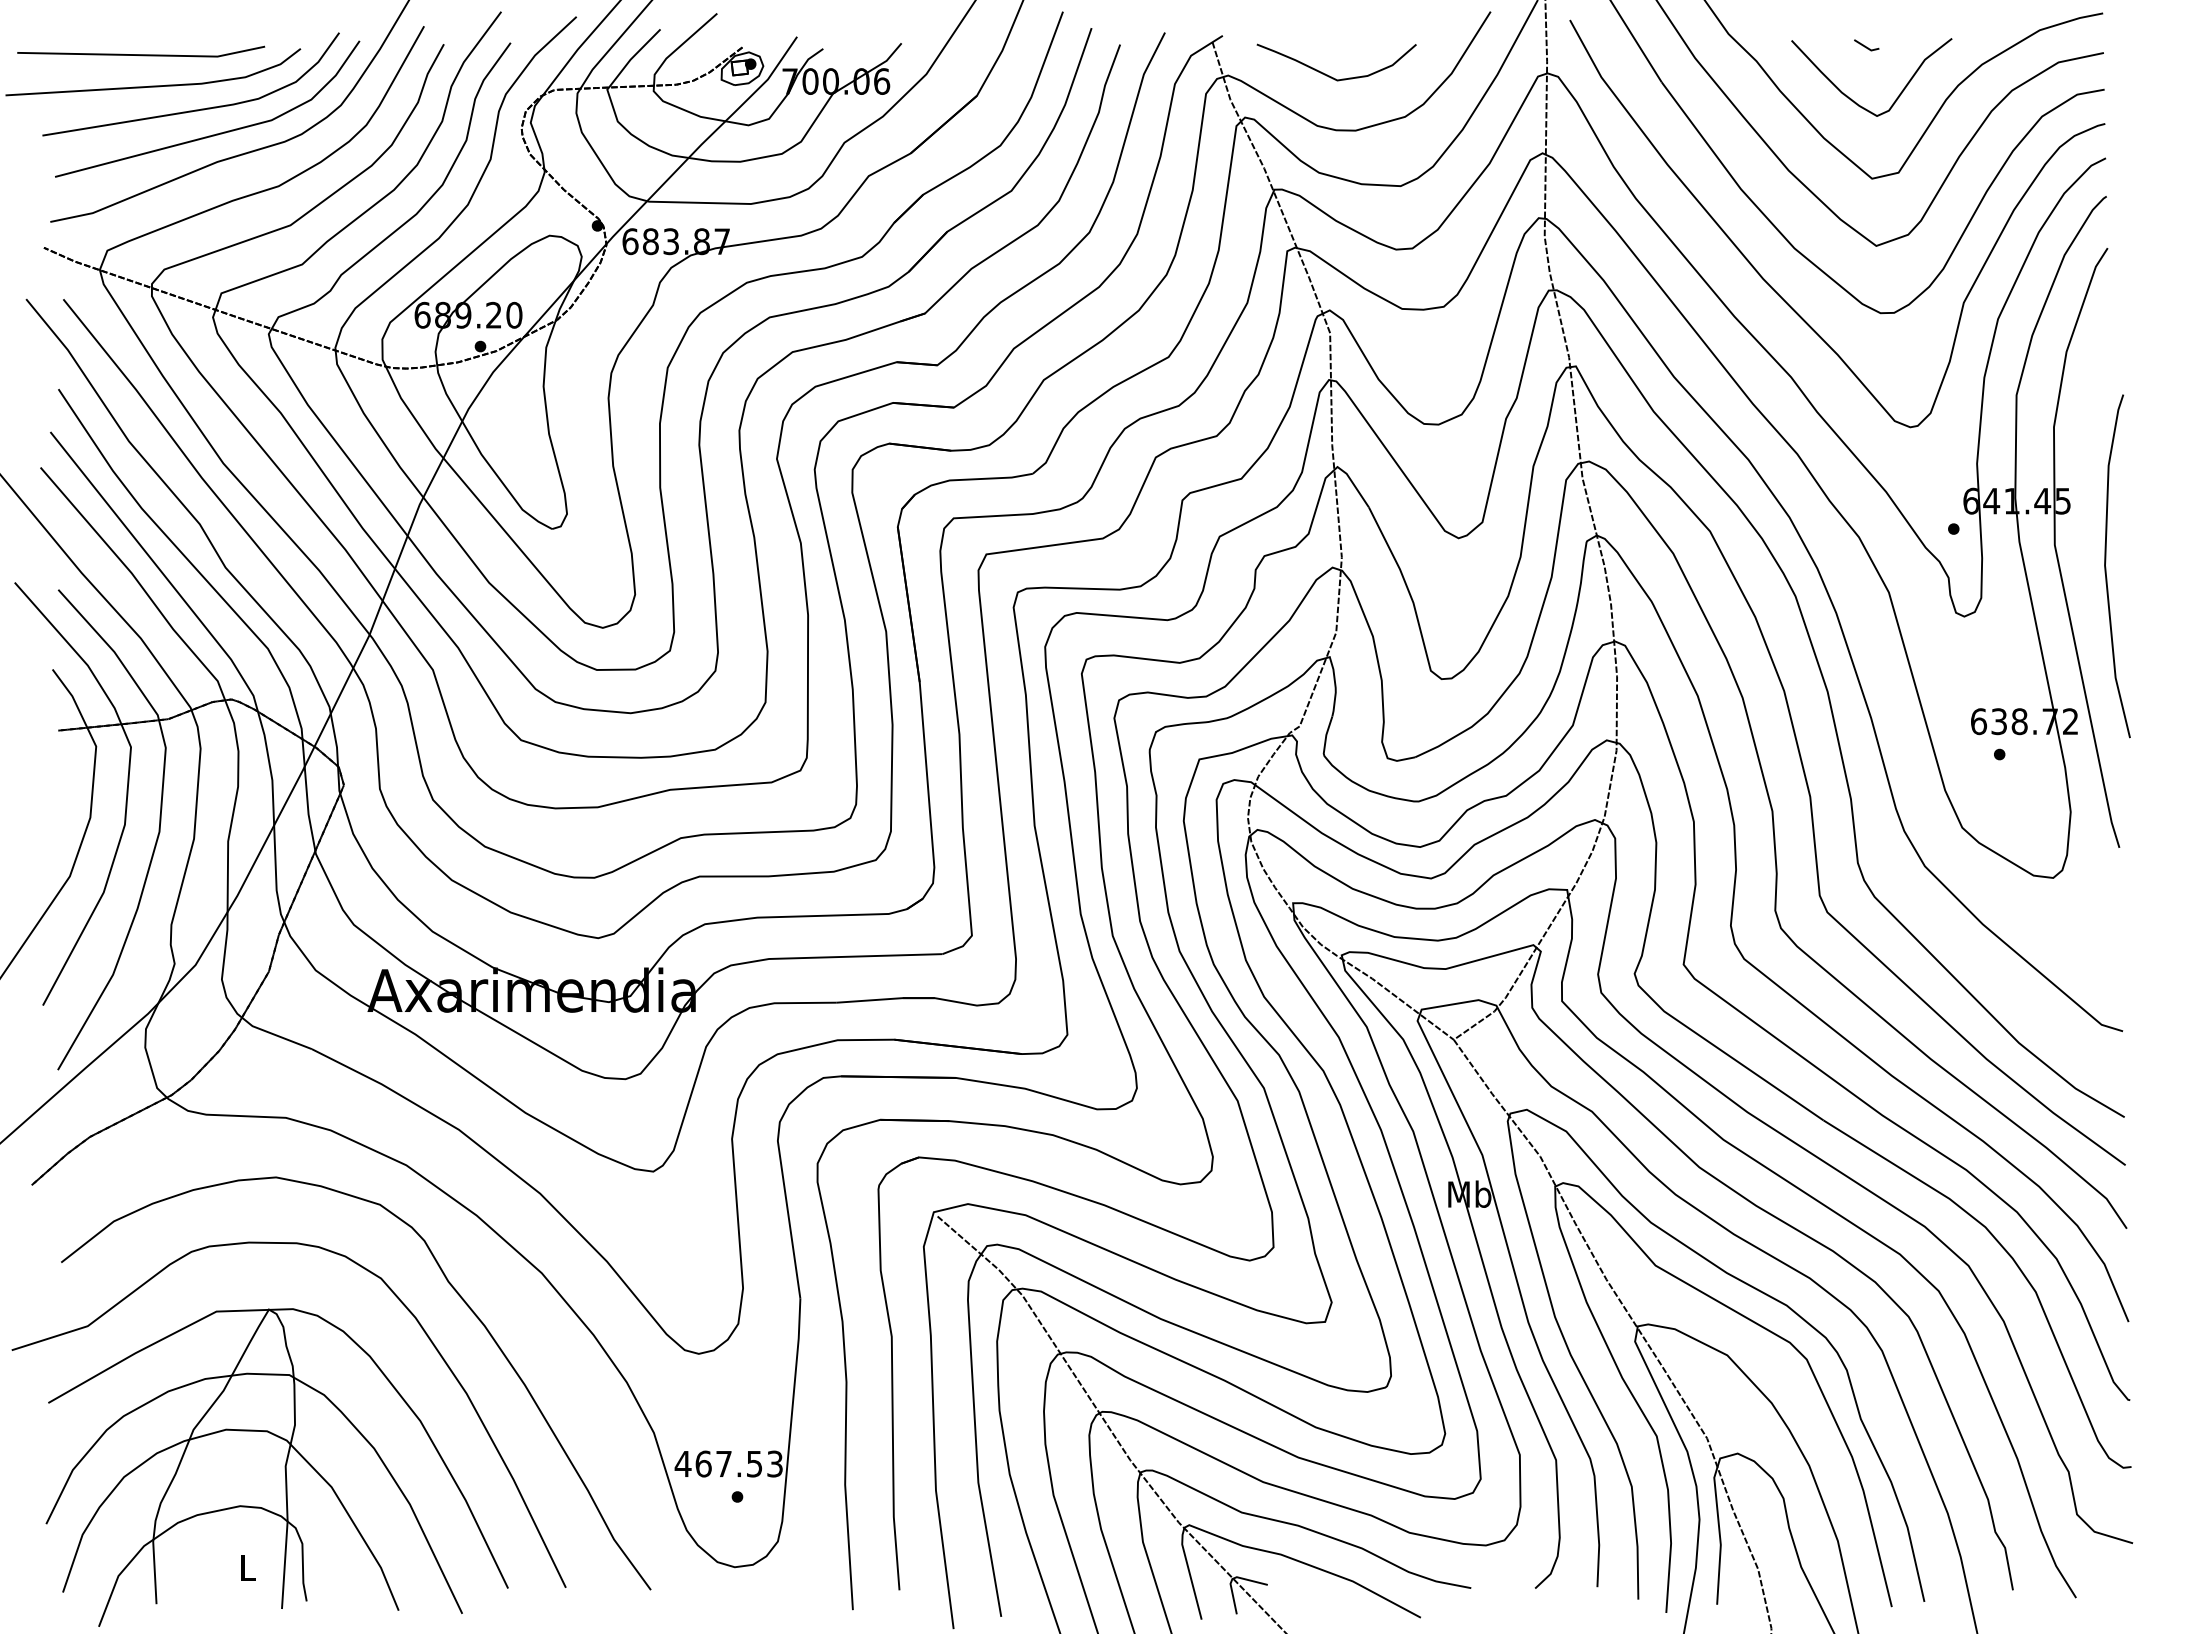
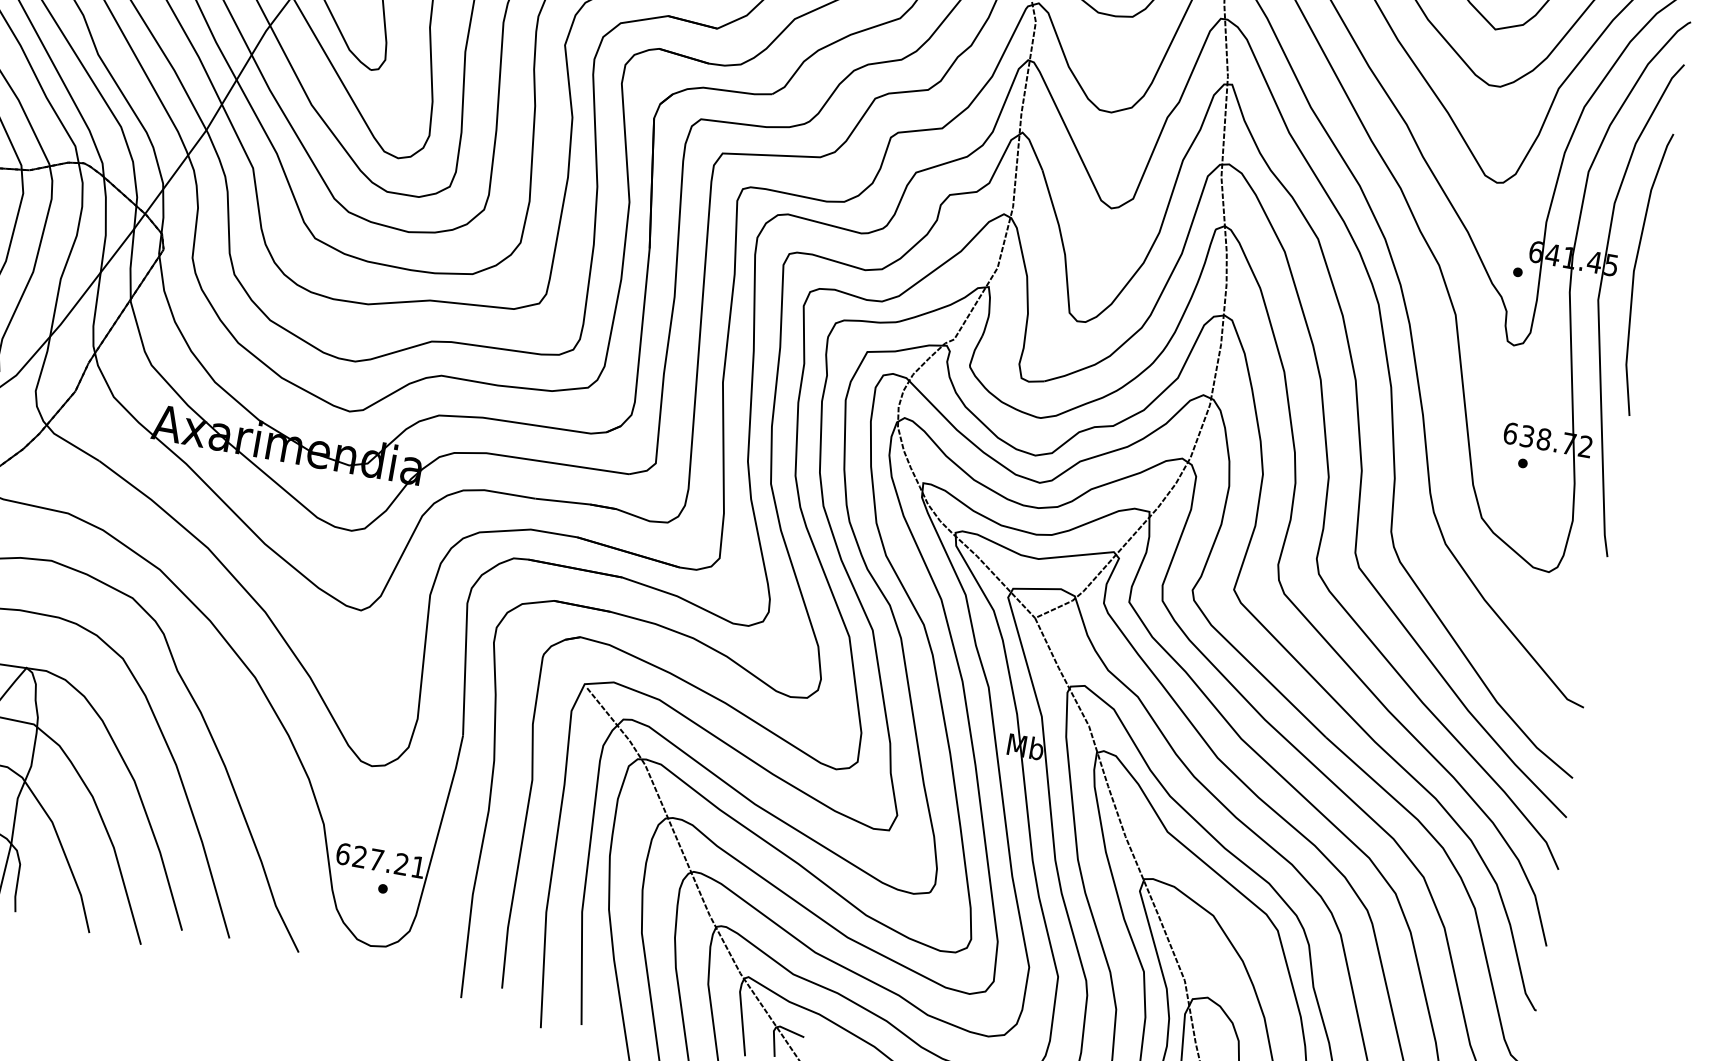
curve: (2106, 567) -> (1634, 273), moved
text: (728, 1463) -> (380, 860), 467.53 -> 627.21

